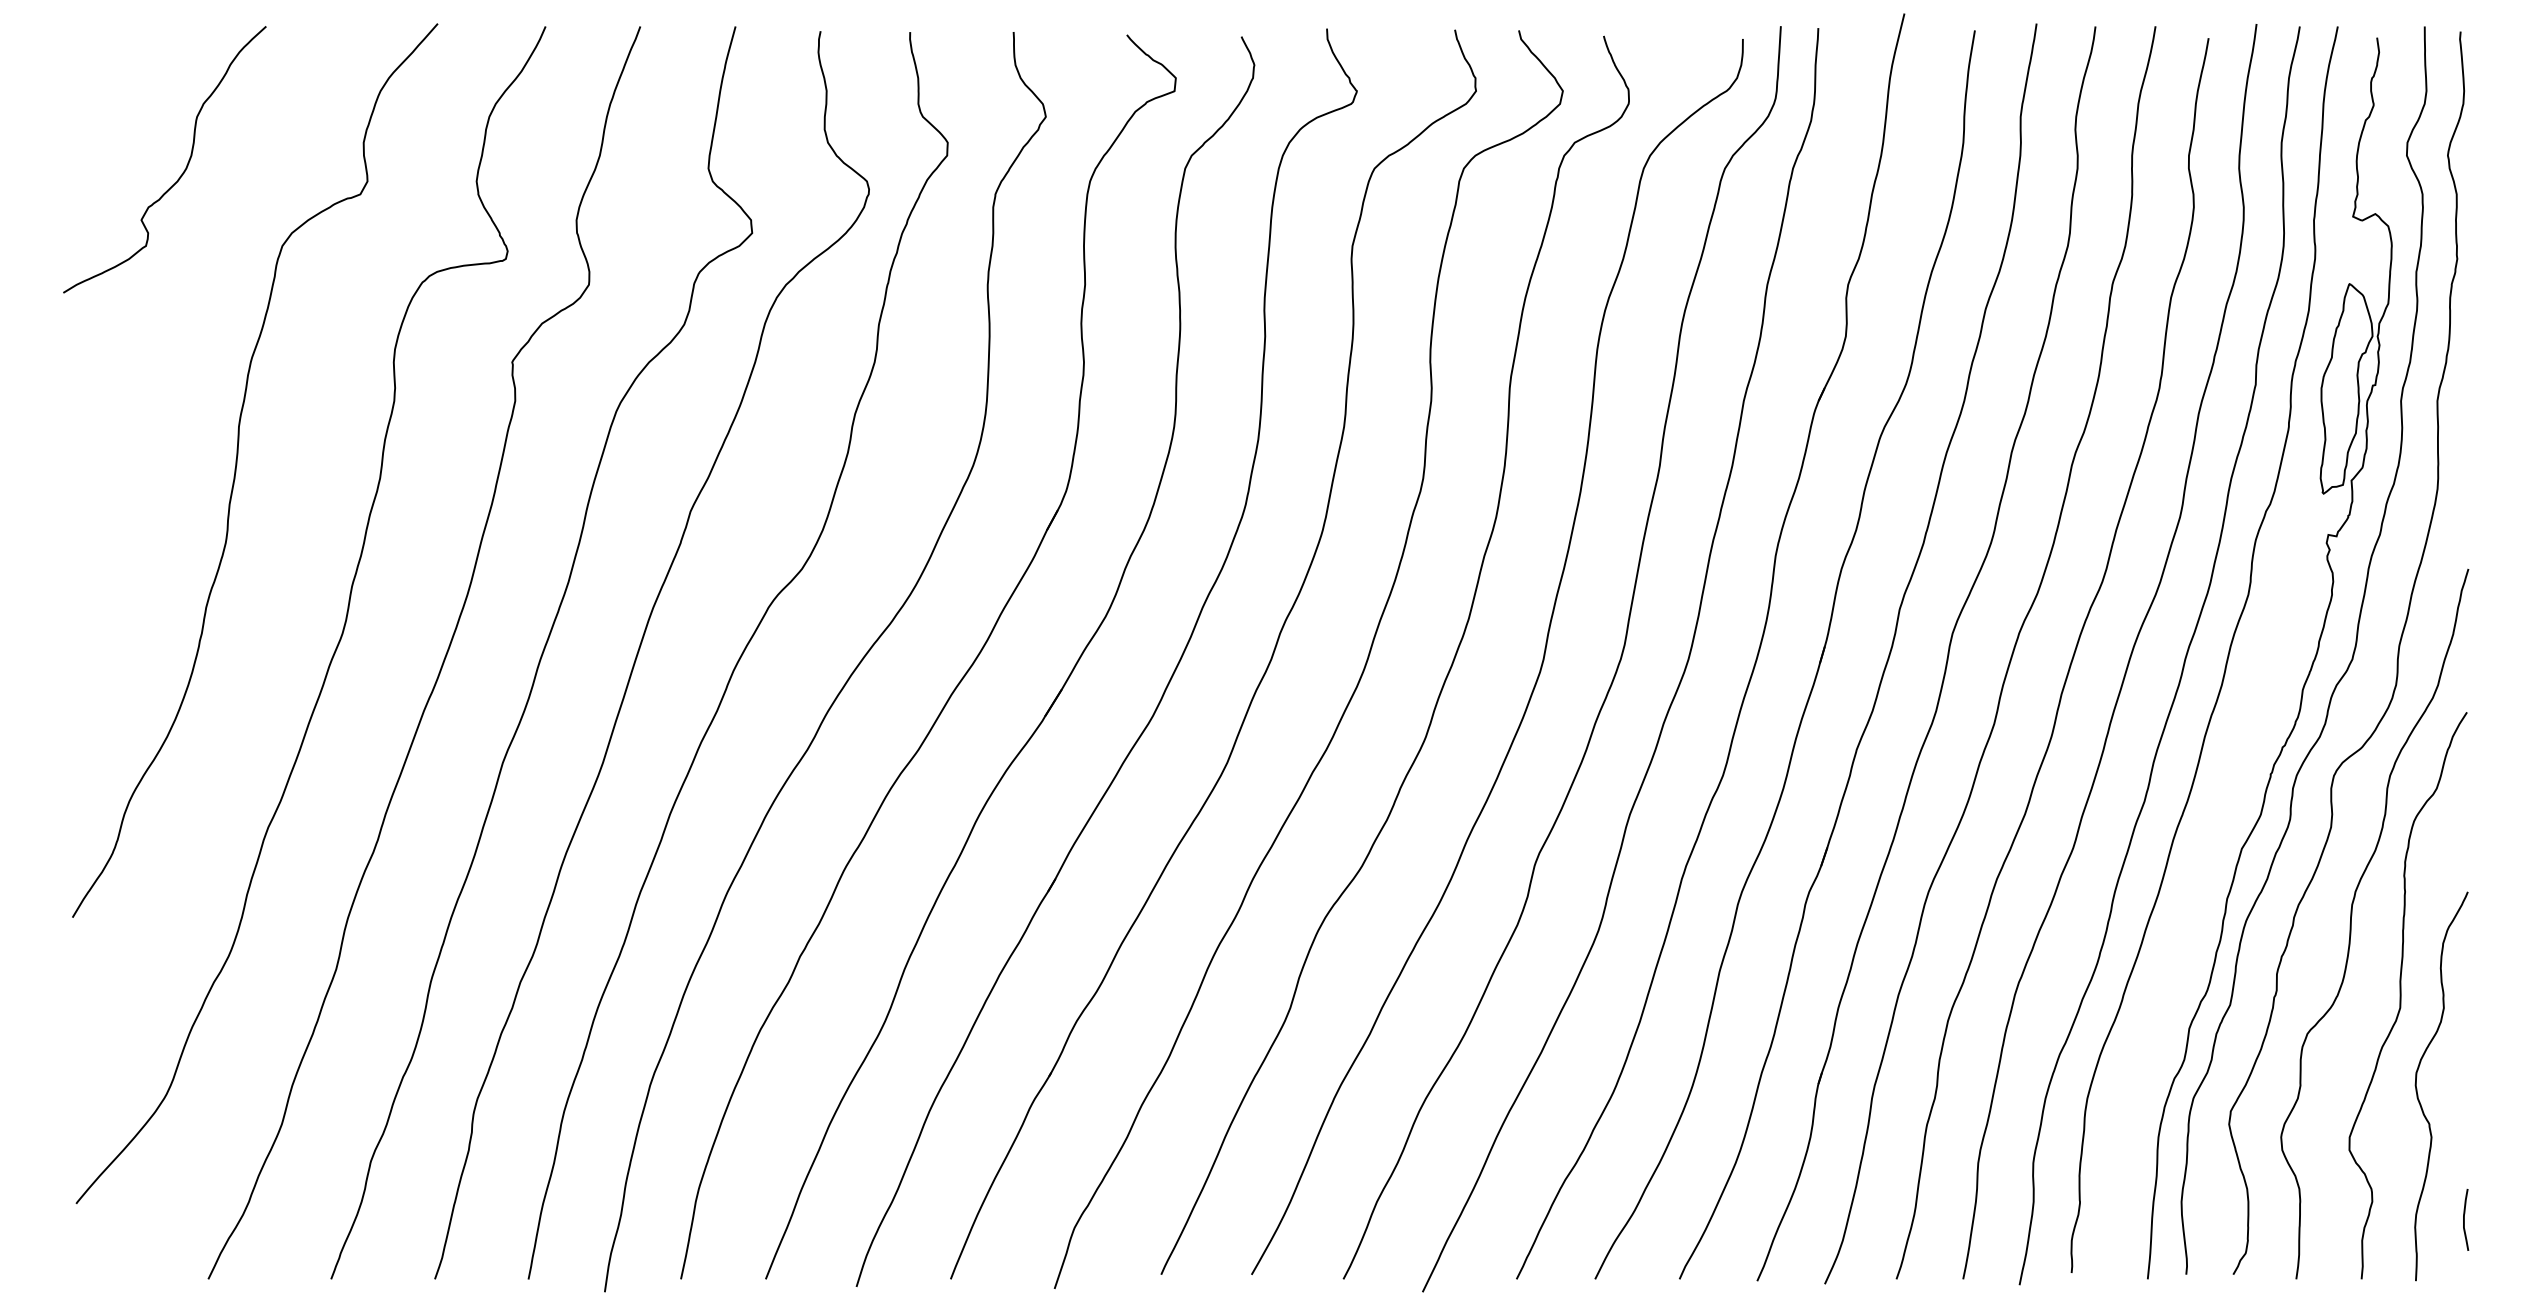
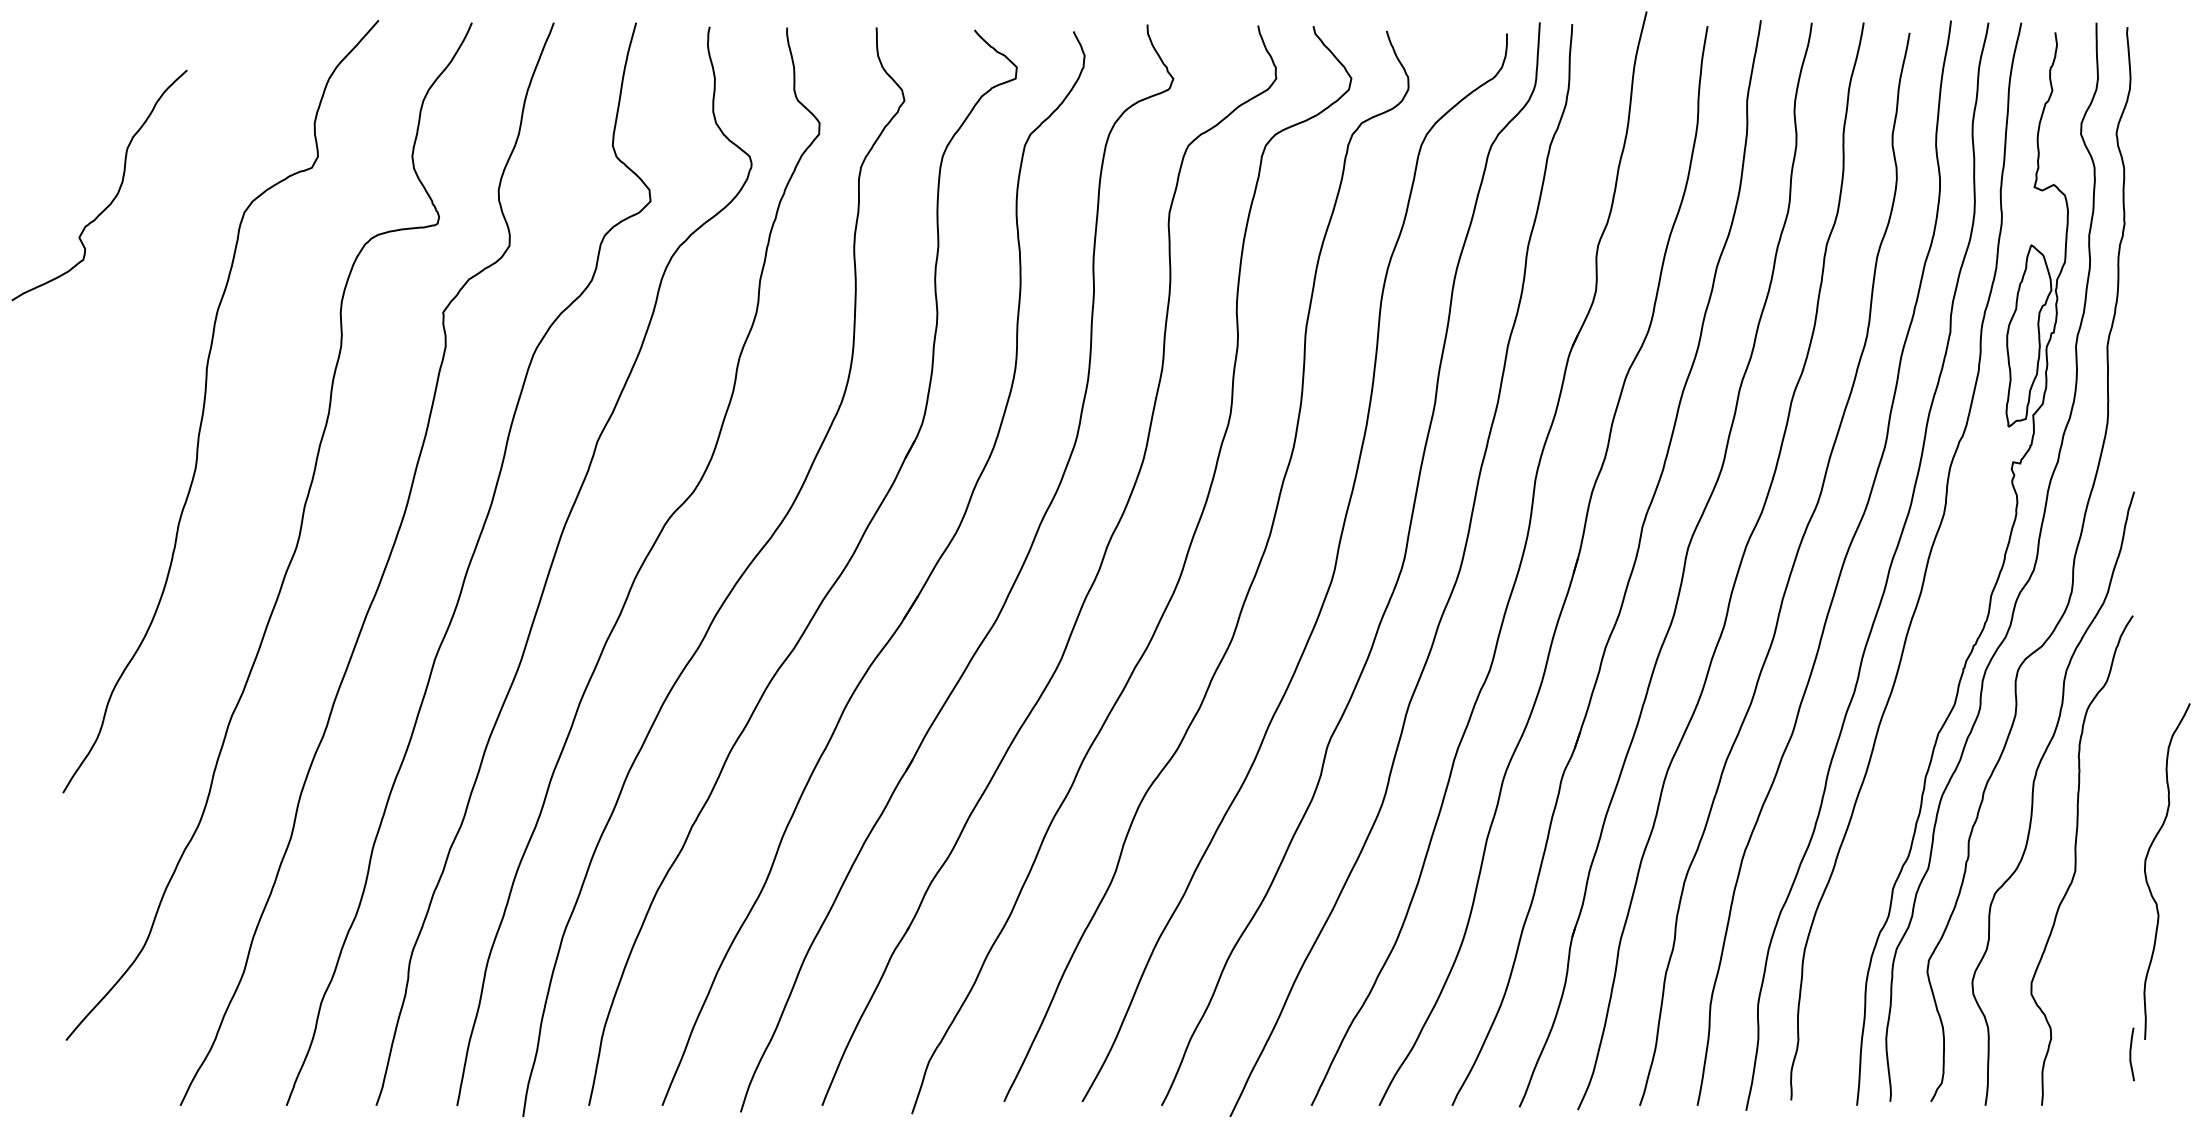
curve: (182, 172) -> (114, 196), moved
curve: (2417, 1088) -> (2146, 873), moved

